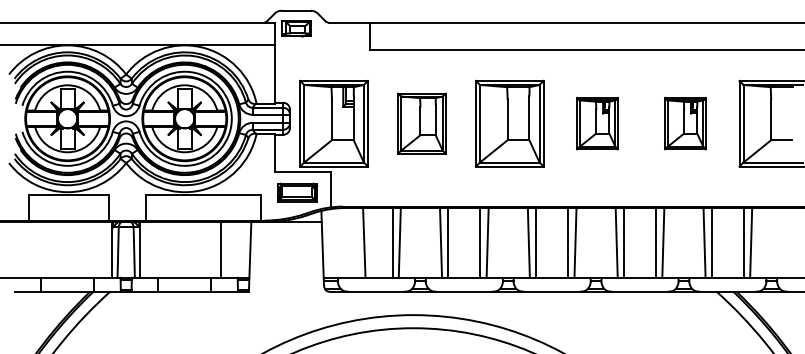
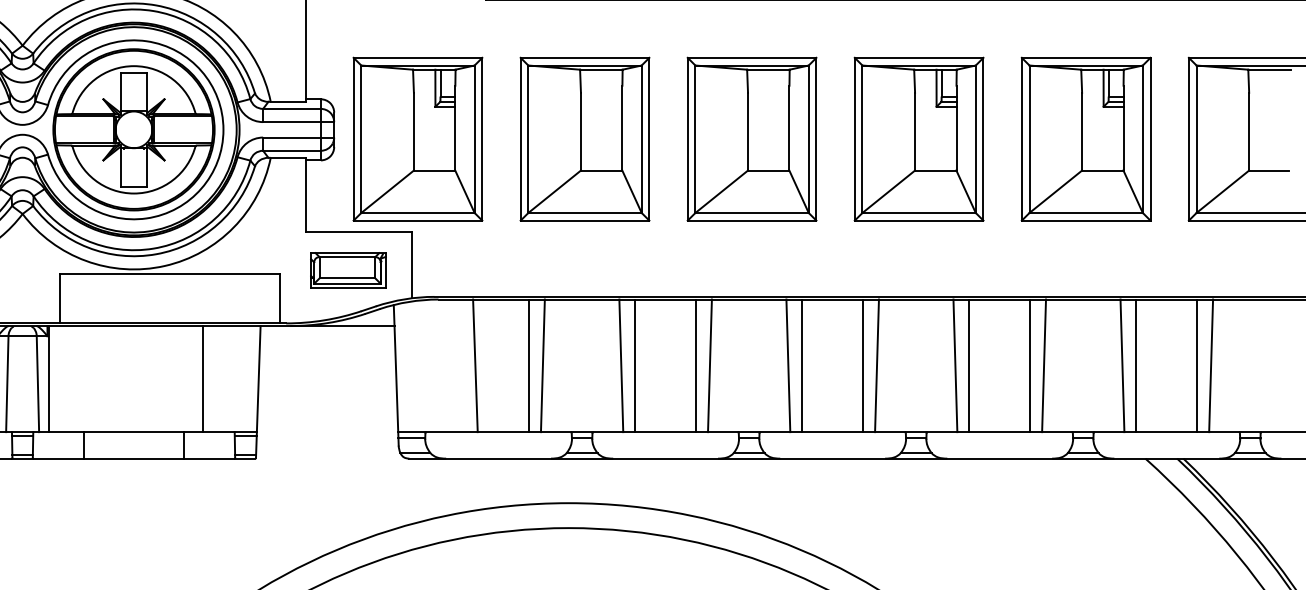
part: (421, 123) -> (584, 138), size x1.43
part: (597, 123) -> (918, 138), size x1.67
part: (685, 123) -> (1086, 138), size x1.67

